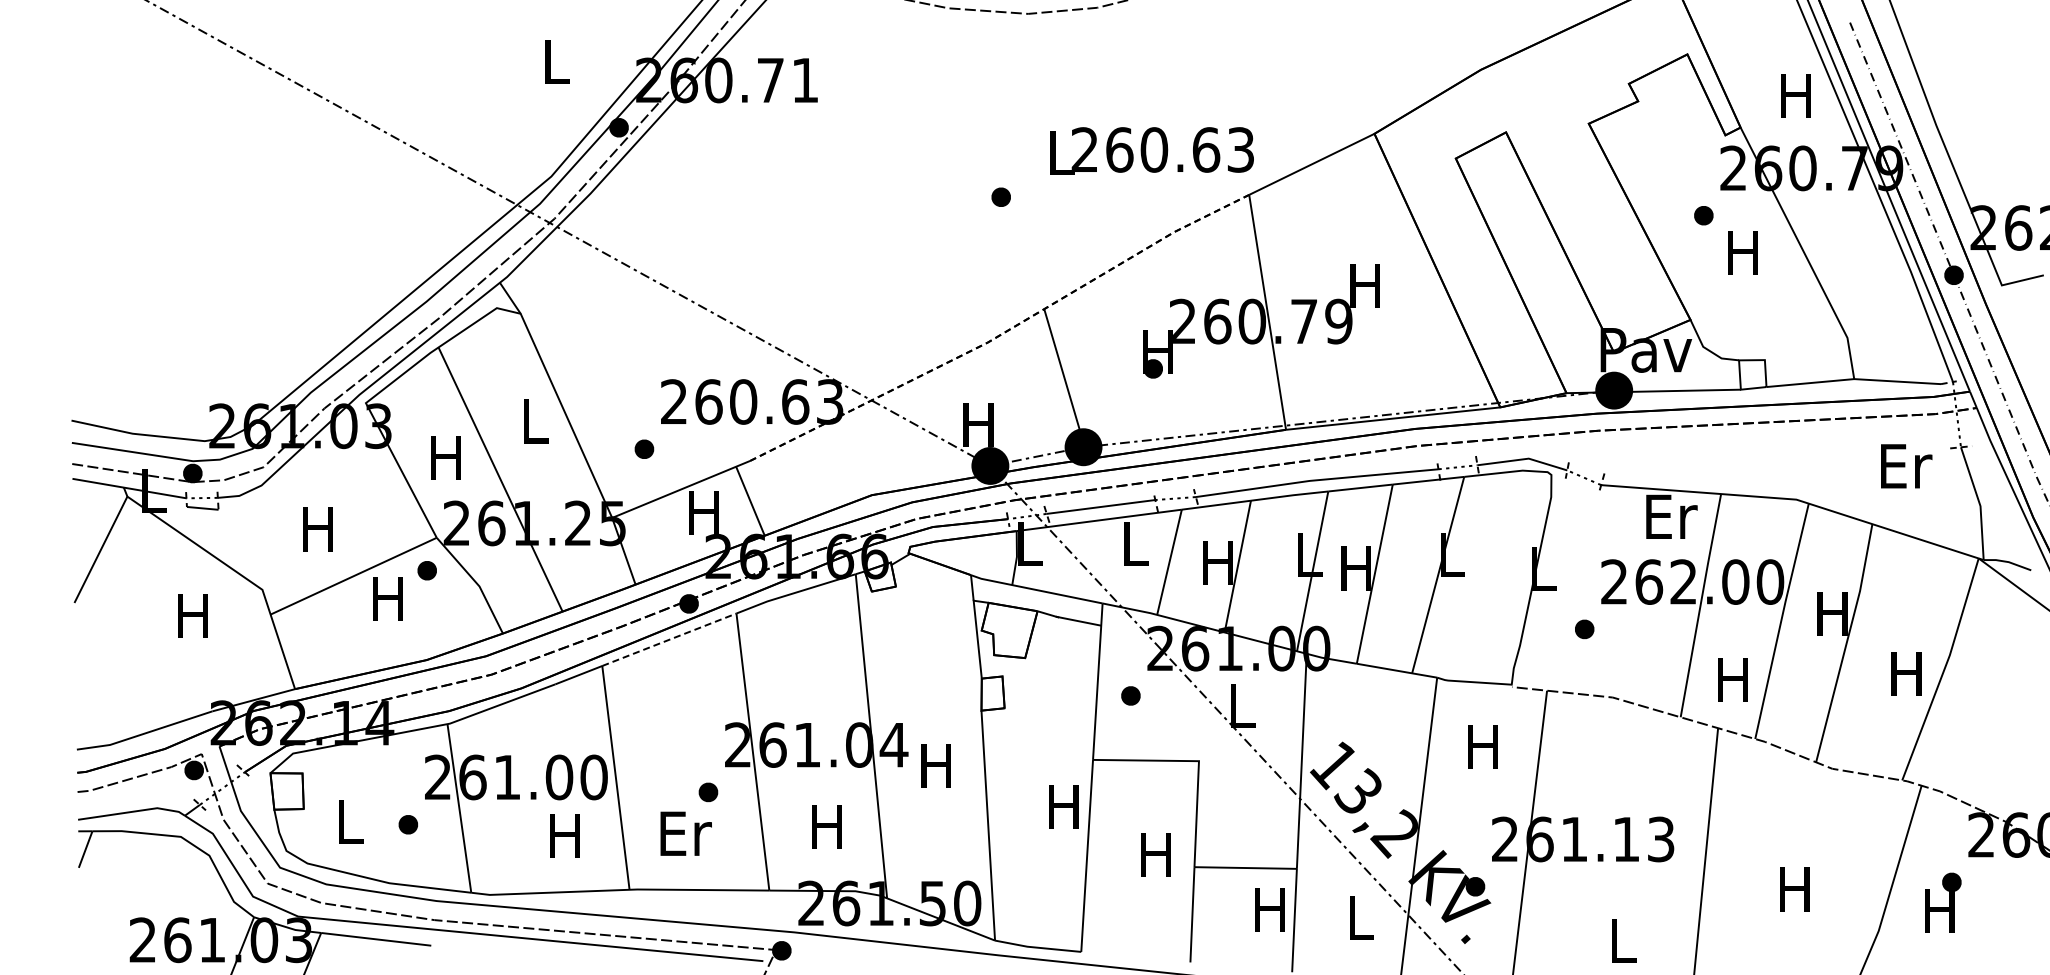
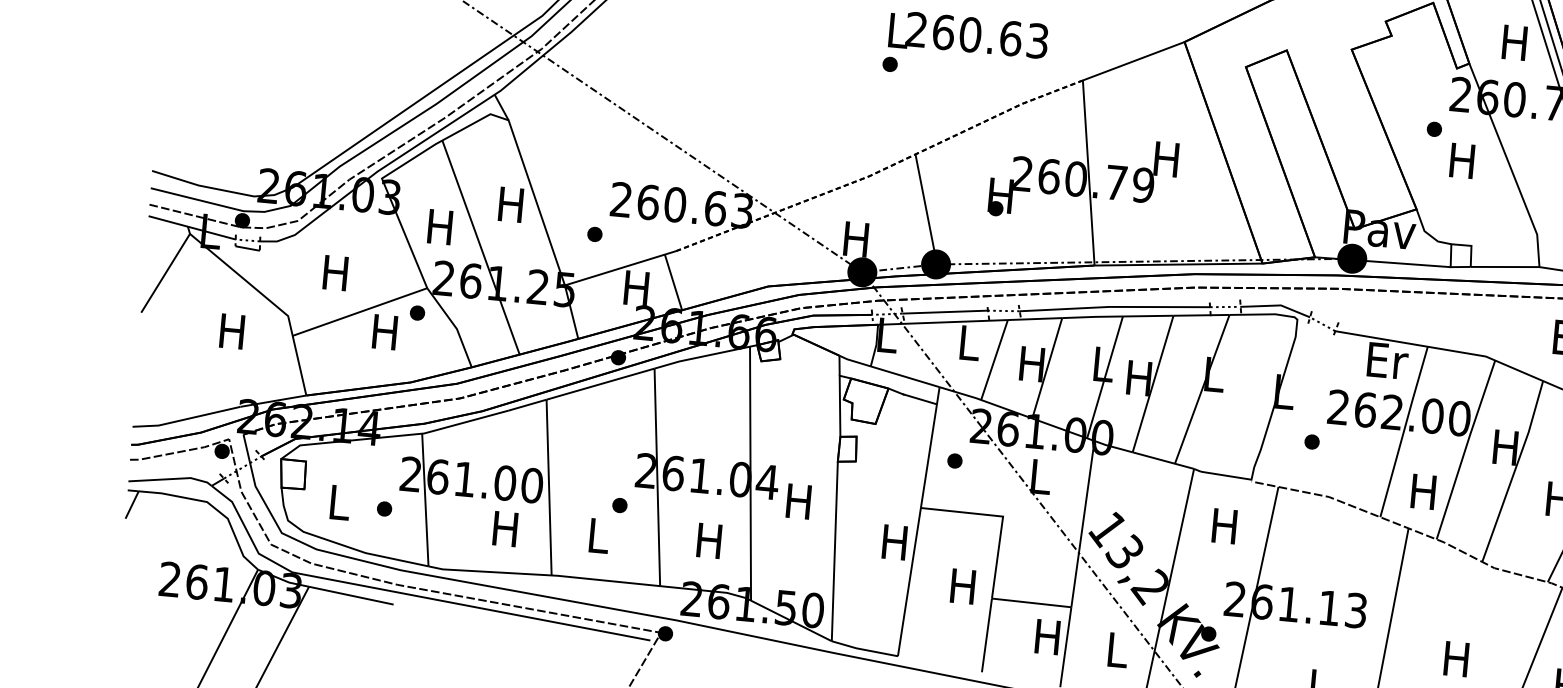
text: (1151, 150) -> (968, 35), moved
text: (533, 421) -> (510, 204), L -> H
line: (669, 639) -> (600, 383), dashed -> solid
text: (685, 833) -> (599, 535), Er -> L

